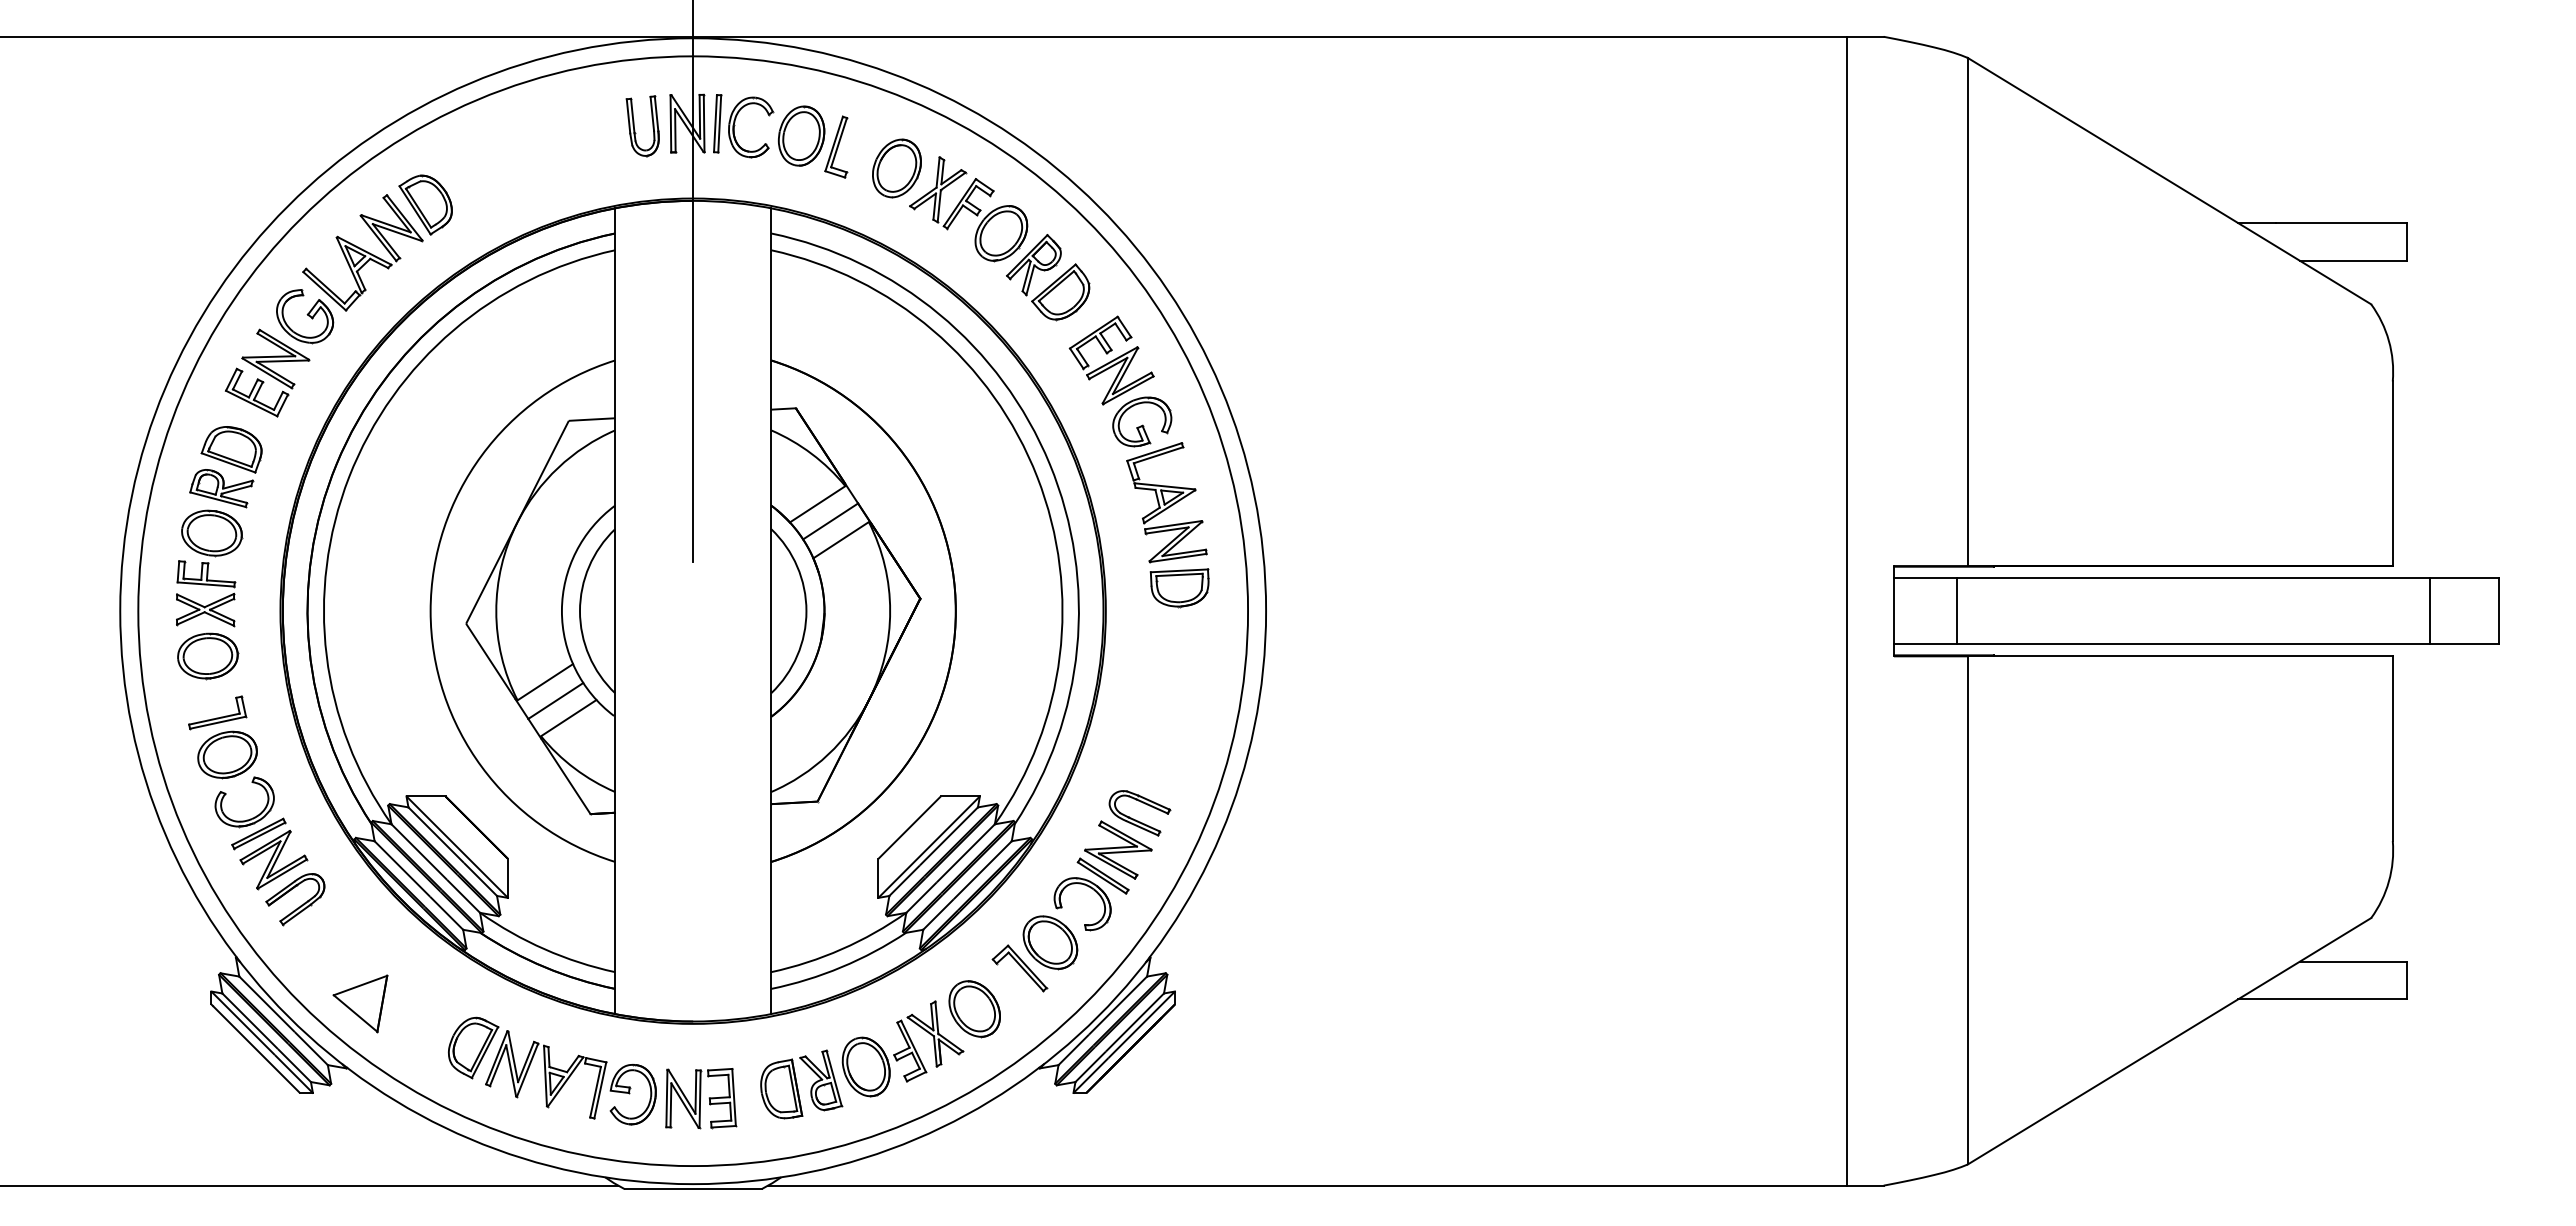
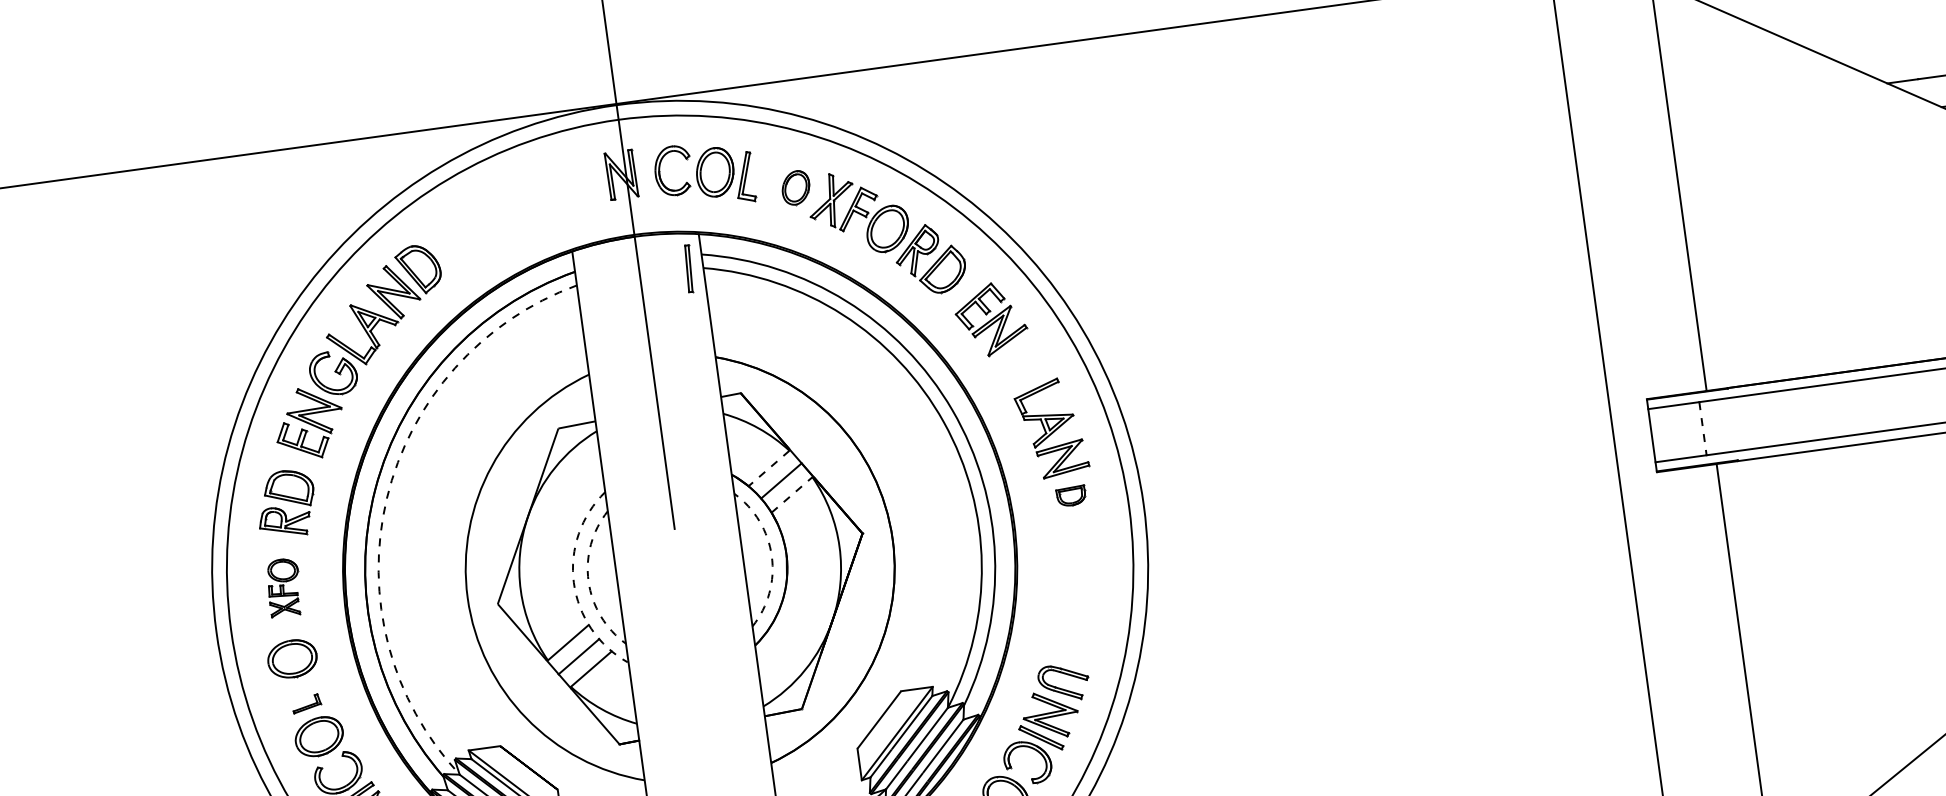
part: (717, 123) -> (688, 268), moved
part: (634, 126) -> (578, 183), removed
part: (896, 168) -> (795, 188), size x0.7
part: (1142, 421) -> (1022, 365), removed
arc: (349, 477) -> (387, 498), solid -> dashed
line: (817, 504) -> (768, 468), solid -> dashed
line: (841, 539) -> (792, 494), solid -> dashed
part: (209, 568) -> (284, 587), size x0.6
part: (1179, 588) -> (1071, 496), size x0.6
arc: (561, 610) -> (573, 582), solid -> dashed
arc: (580, 611) -> (589, 581), solid -> dashed
arc: (806, 611) -> (771, 556), solid -> dashed
line: (1957, 611) -> (1703, 428), solid -> dashed
part: (217, 712) -> (306, 703), size x0.6

